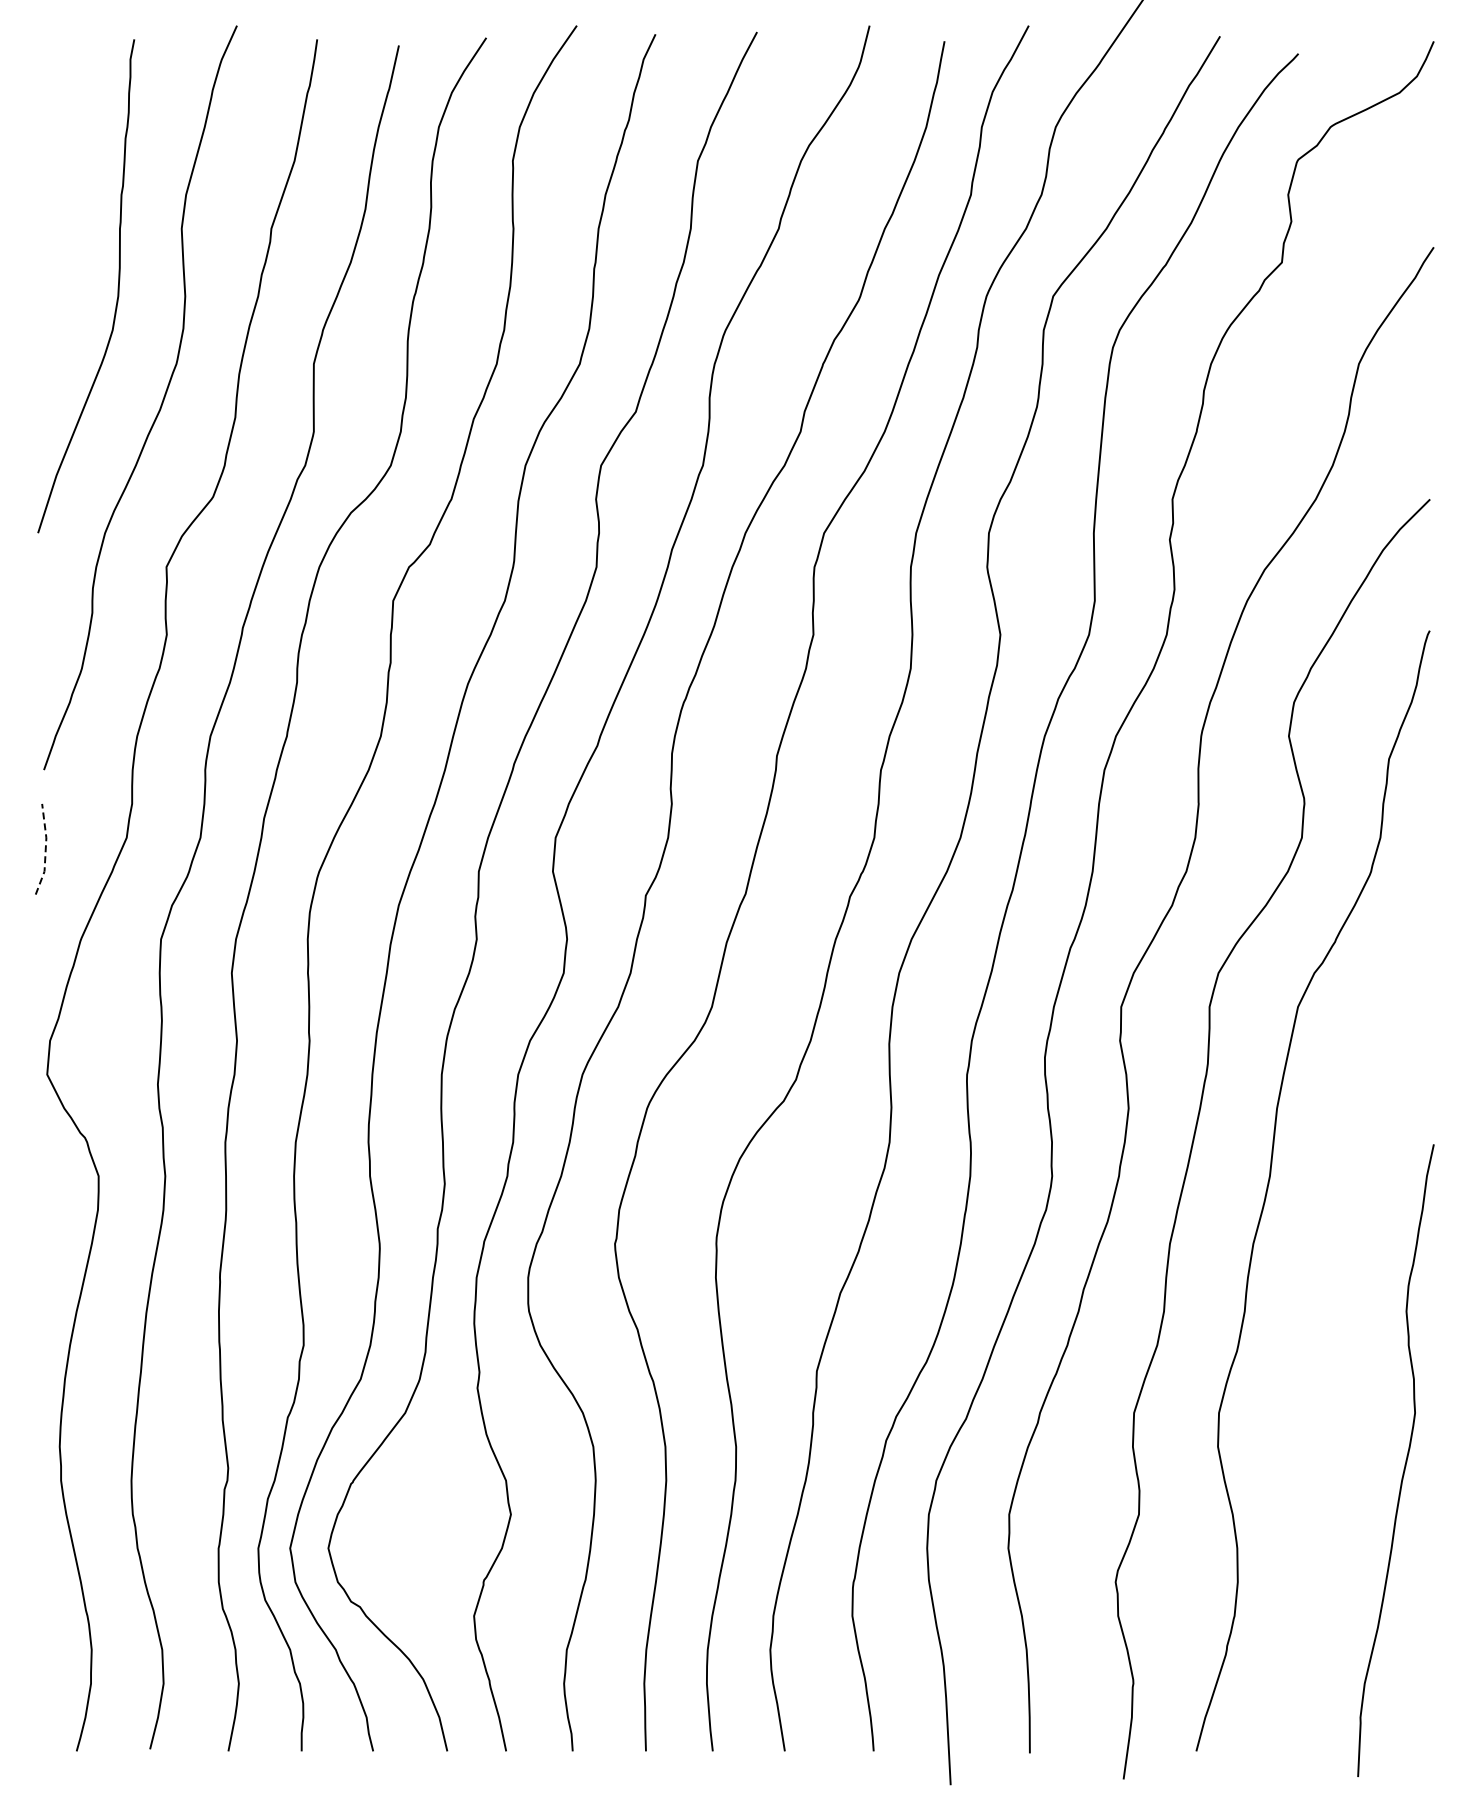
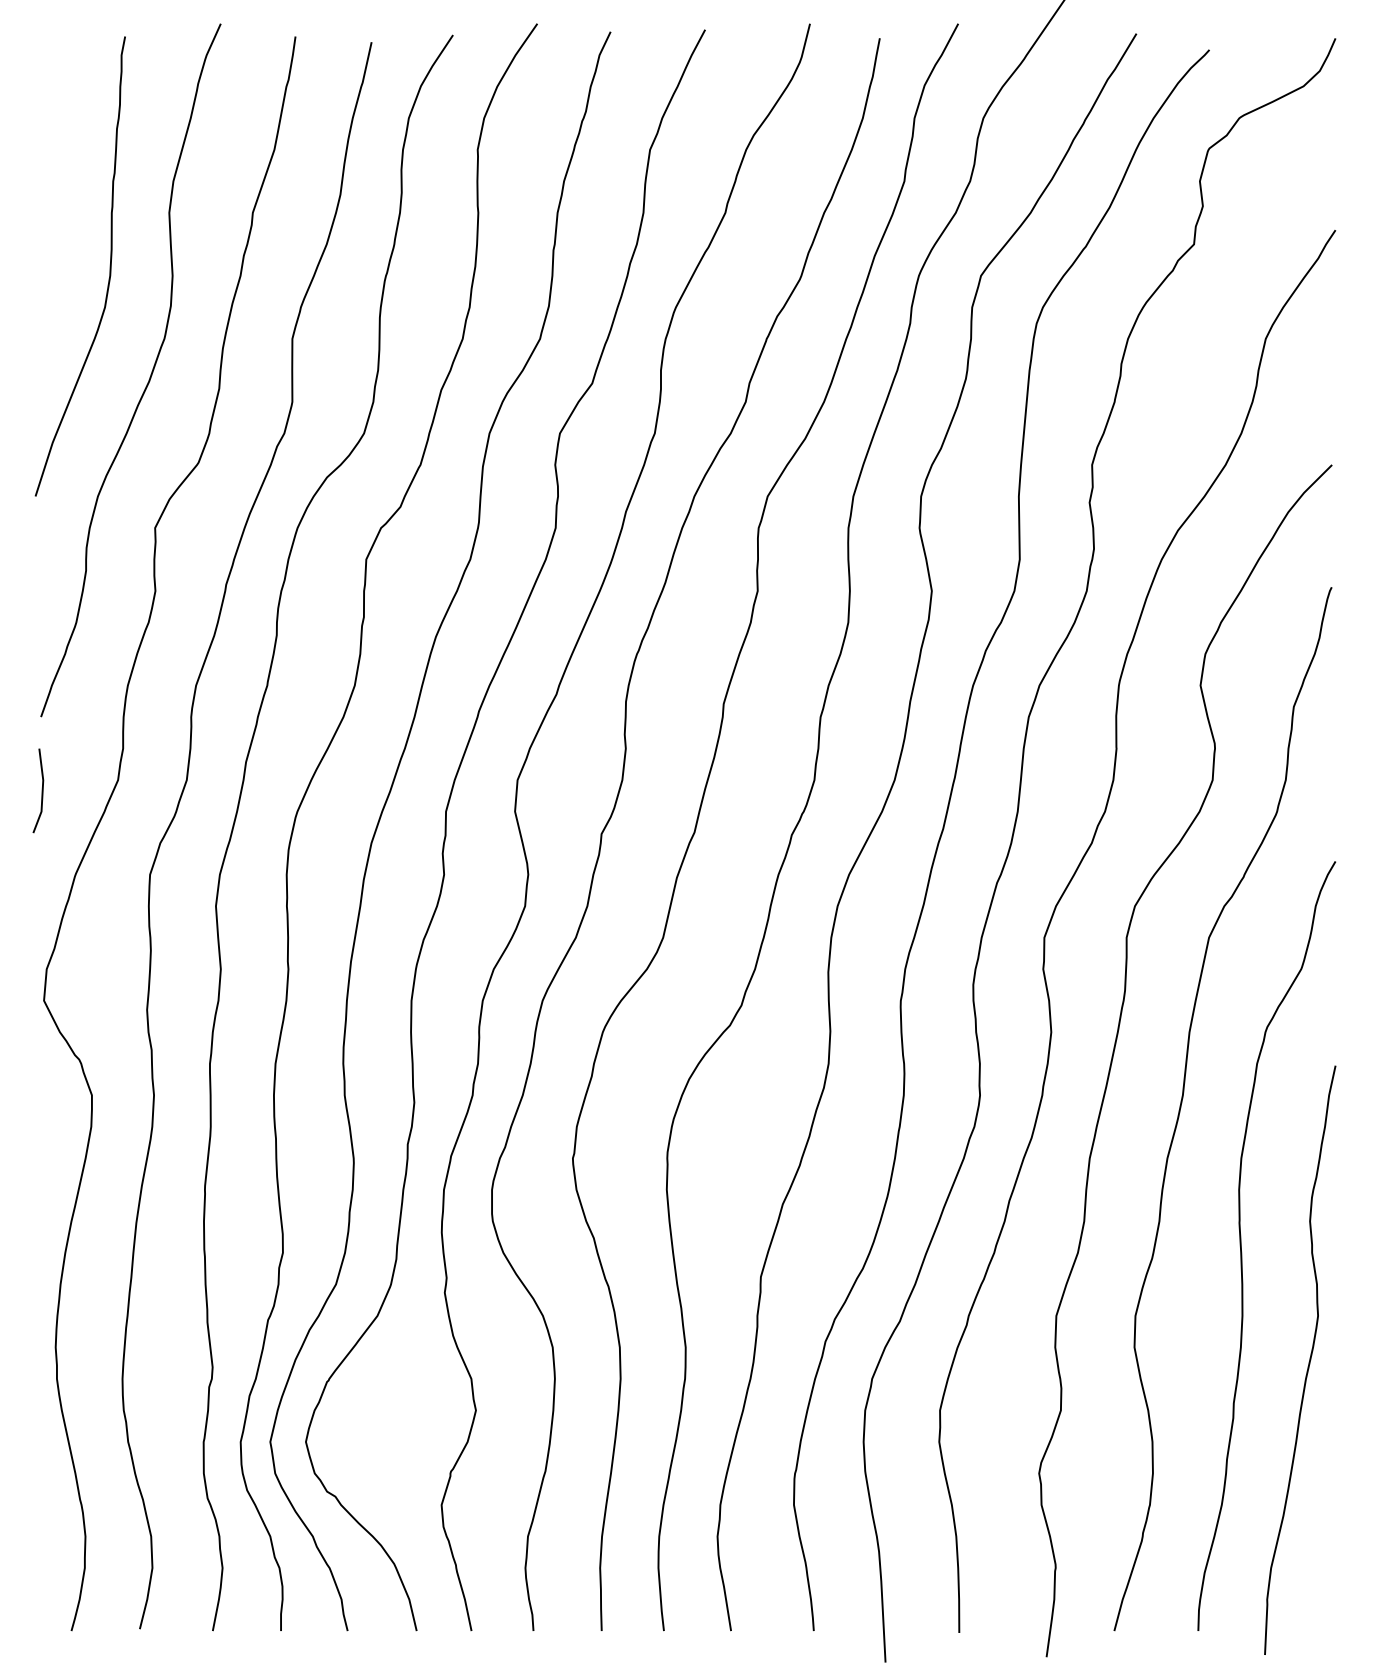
line: (45, 849) -> (42, 791), dashed -> solid
curve: (1333, 1338) -> (1242, 1246), added

